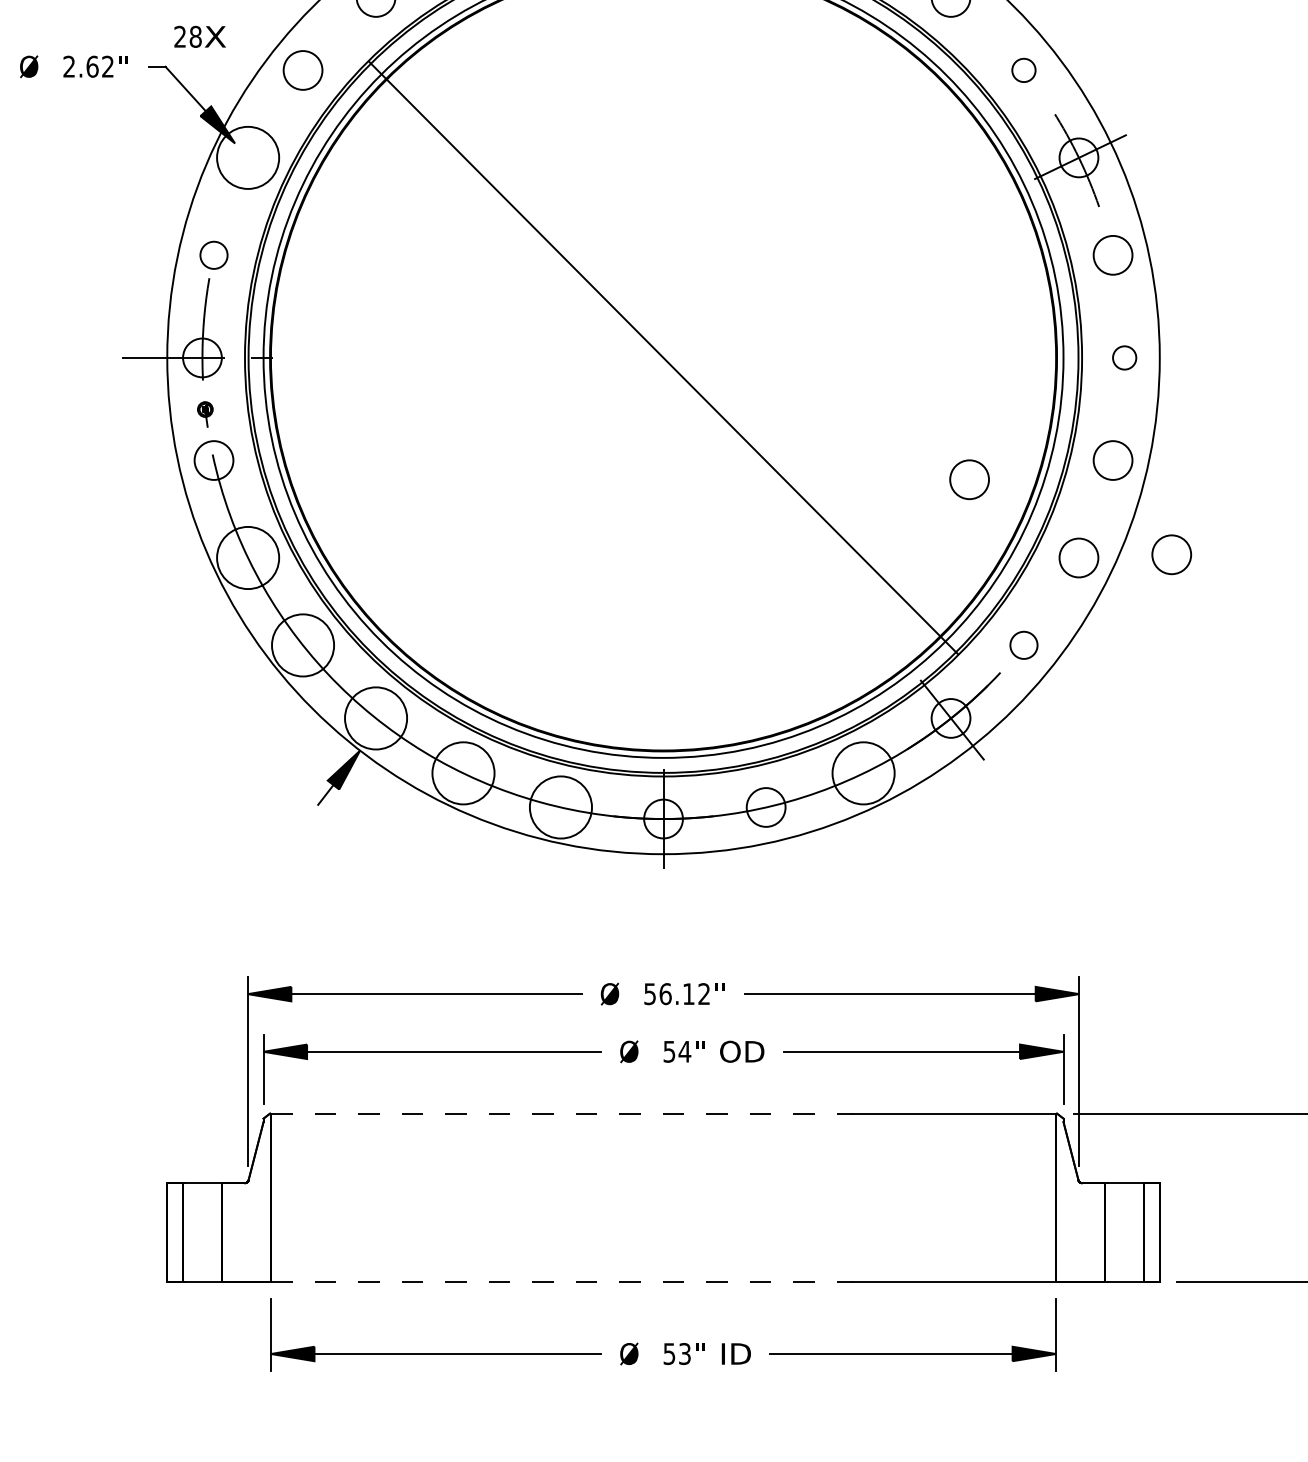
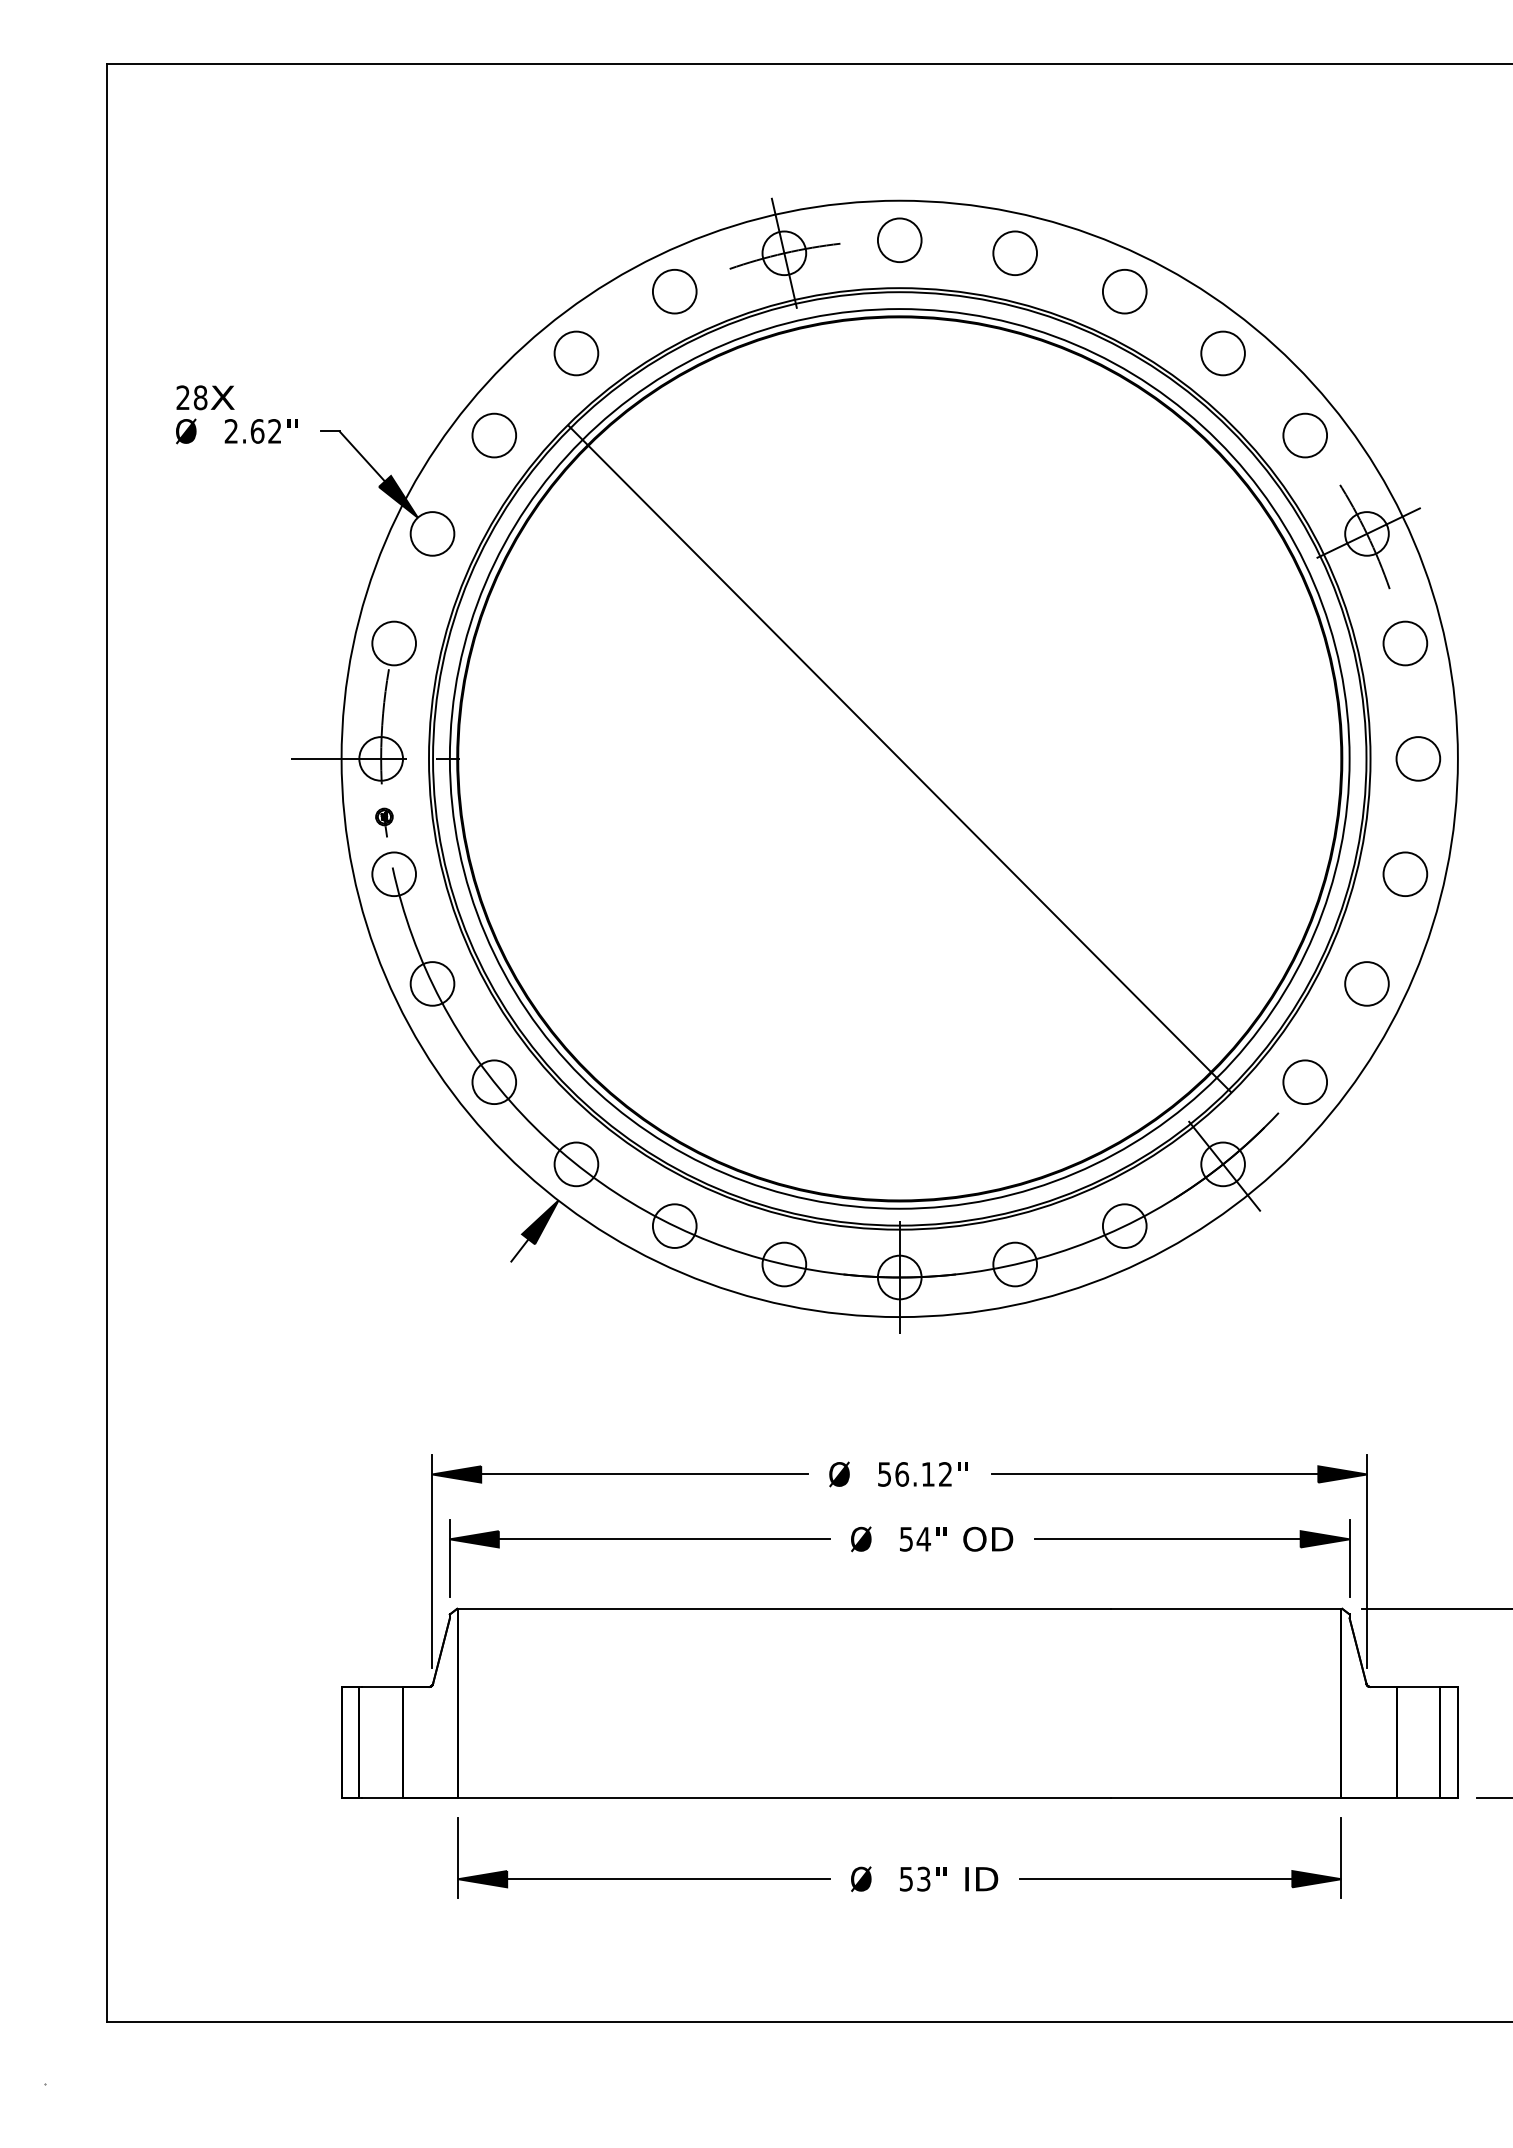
text: (200, 36) -> (205, 397), moved
circle: (1023, 70) -> (1304, 435), size x1.67
circle: (248, 157) -> (432, 533), size x0.62
circle: (214, 255) -> (394, 643), size x1.43
circle: (1124, 357) -> (1418, 758), size x1.67
circle: (969, 479) -> (1243, 895), removed
circle: (1171, 554) -> (1471, 979), removed
circle: (248, 557) -> (432, 983), size x0.62
circle: (1023, 644) -> (1304, 1081), size x1.43
circle: (303, 645) -> (494, 1082), size x0.62
circle: (376, 718) -> (576, 1164), size x0.62
circle: (463, 772) -> (674, 1225), size x0.62
circle: (863, 772) -> (1124, 1225), size x0.62
circle: (561, 807) -> (784, 1264), size x0.62
line: (561, 1113) -> (784, 1608), dashed -> solid
line: (561, 1282) -> (784, 1798), dashed -> solid

